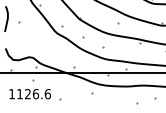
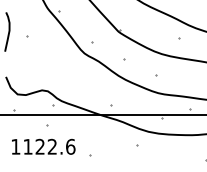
text: (35, 94) -> (51, 147), 1126.6 -> 1122.6

